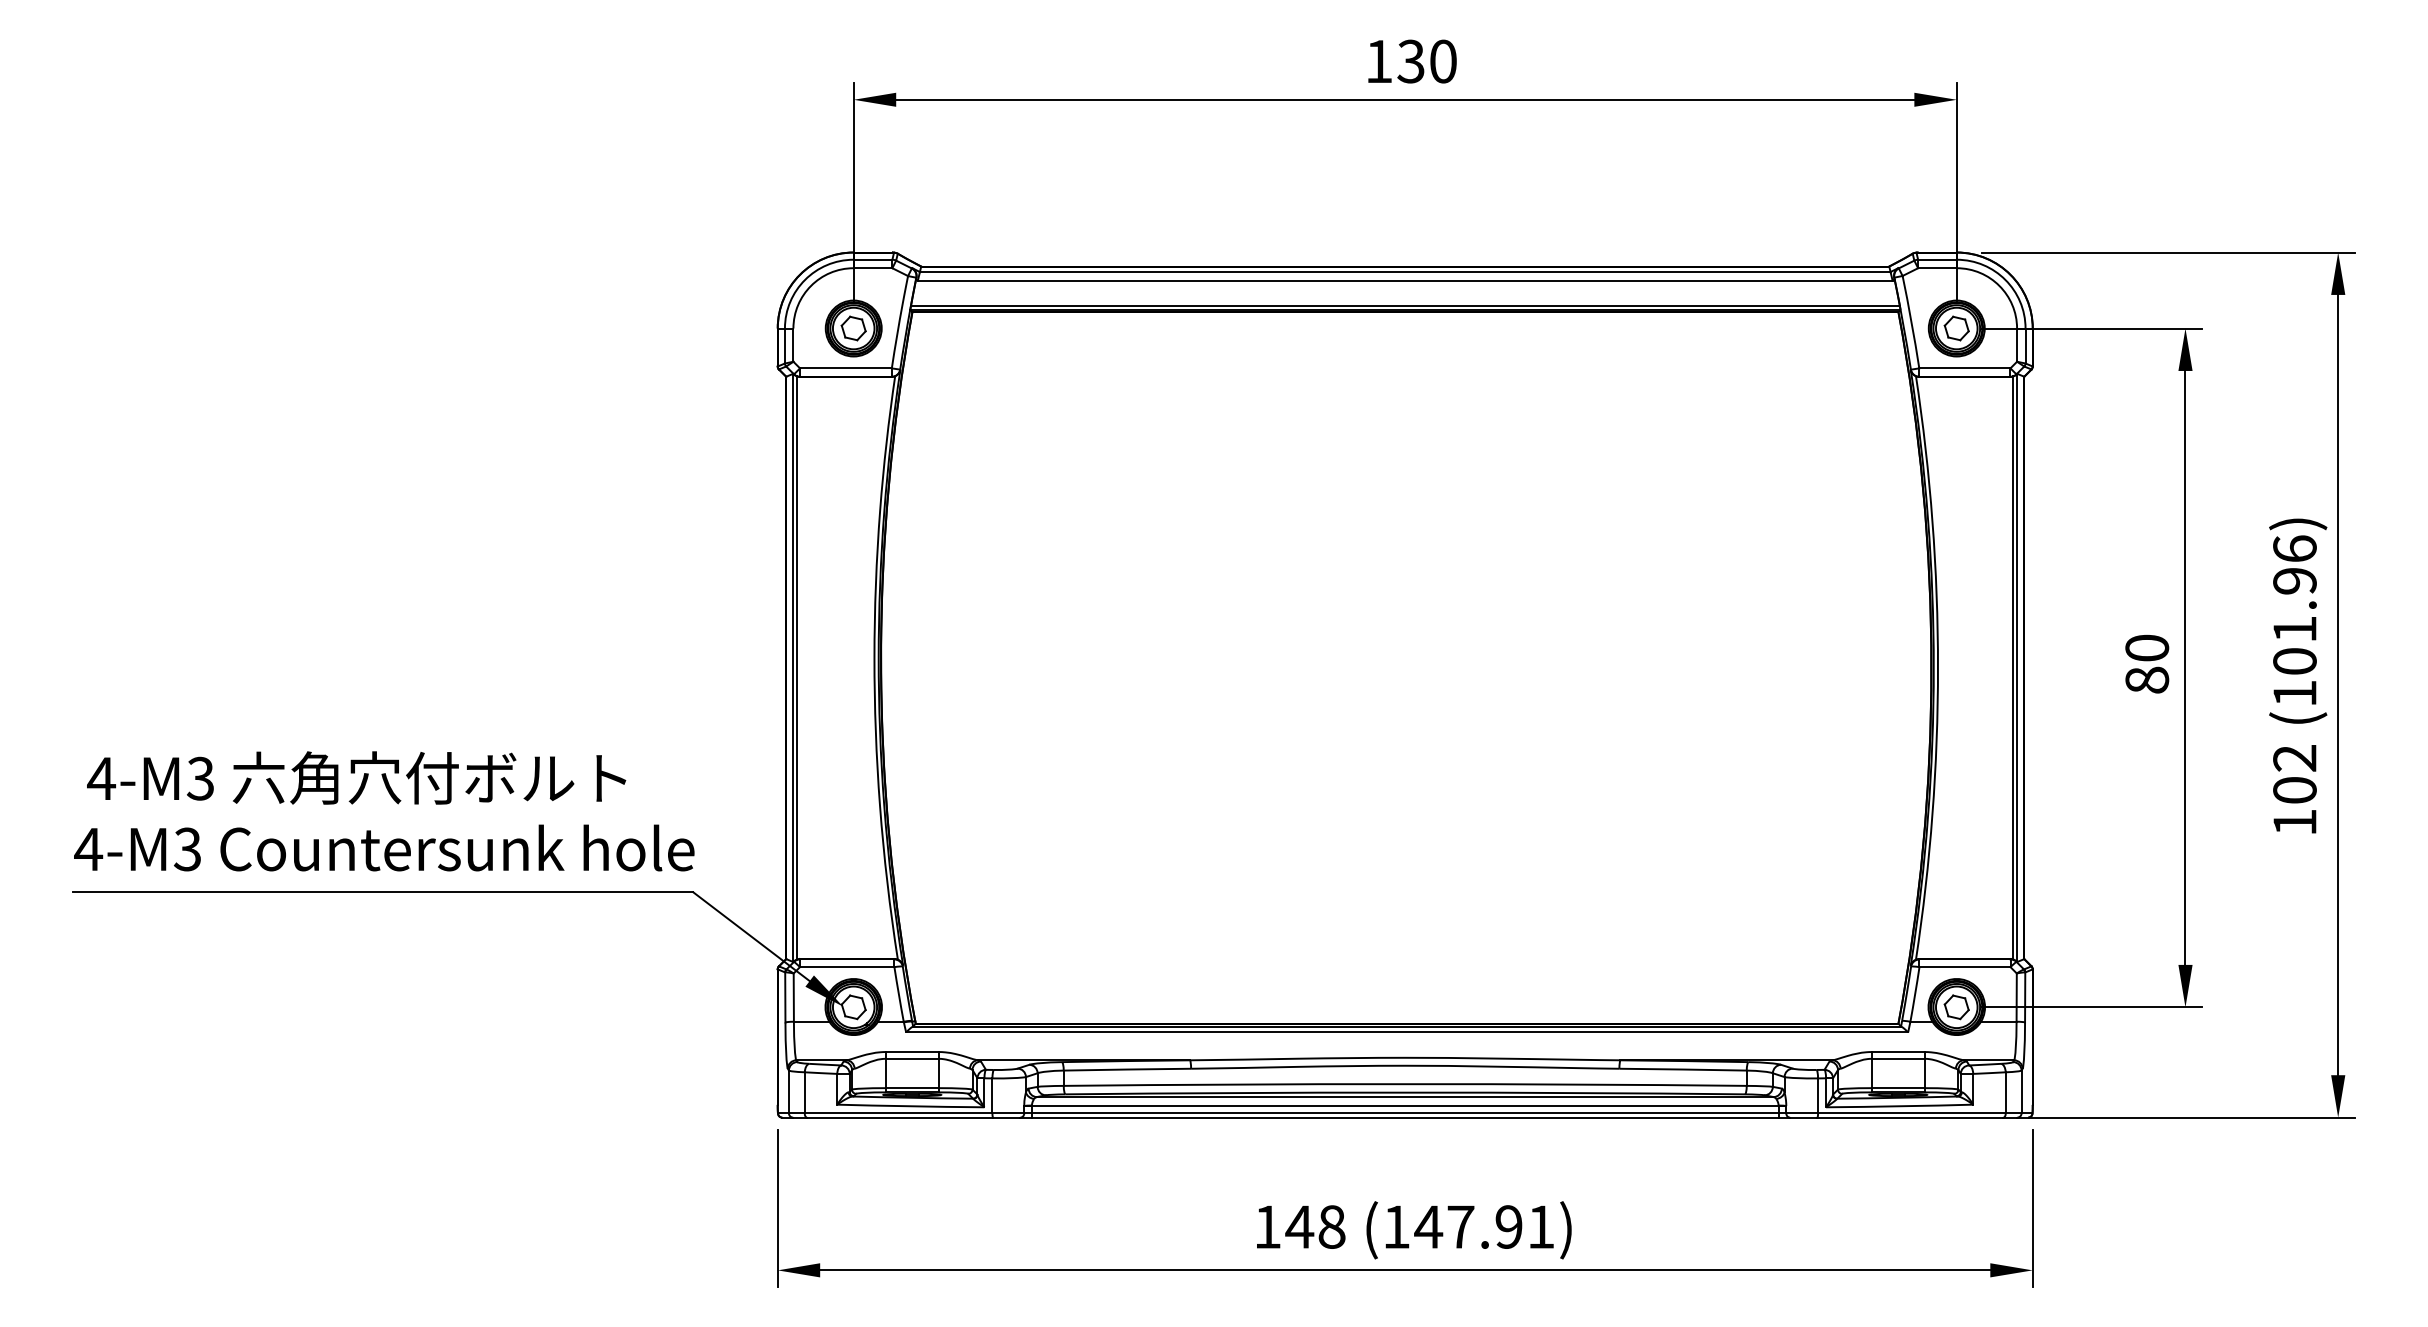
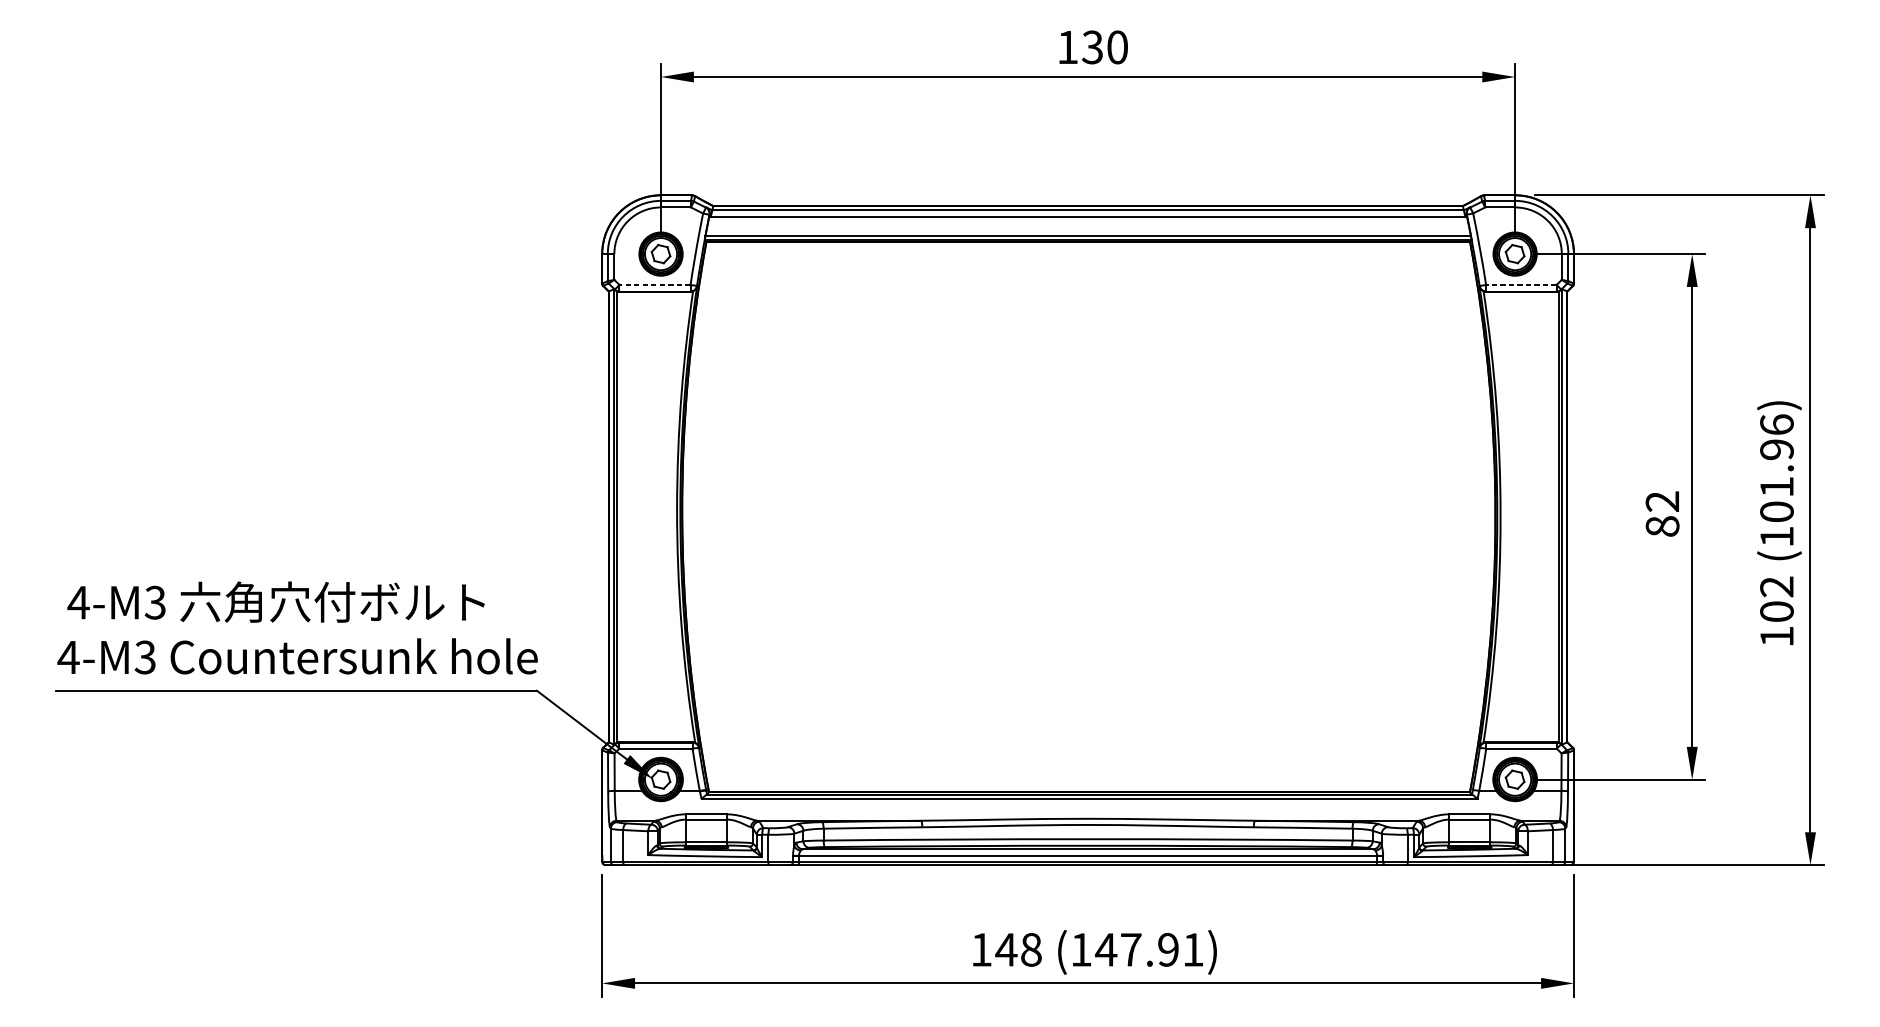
line: (845, 368) -> (654, 285), solid -> dashed
line: (1964, 368) -> (1521, 285), solid -> dashed
text: (2147, 647) -> (1662, 501), 80 -> 82

